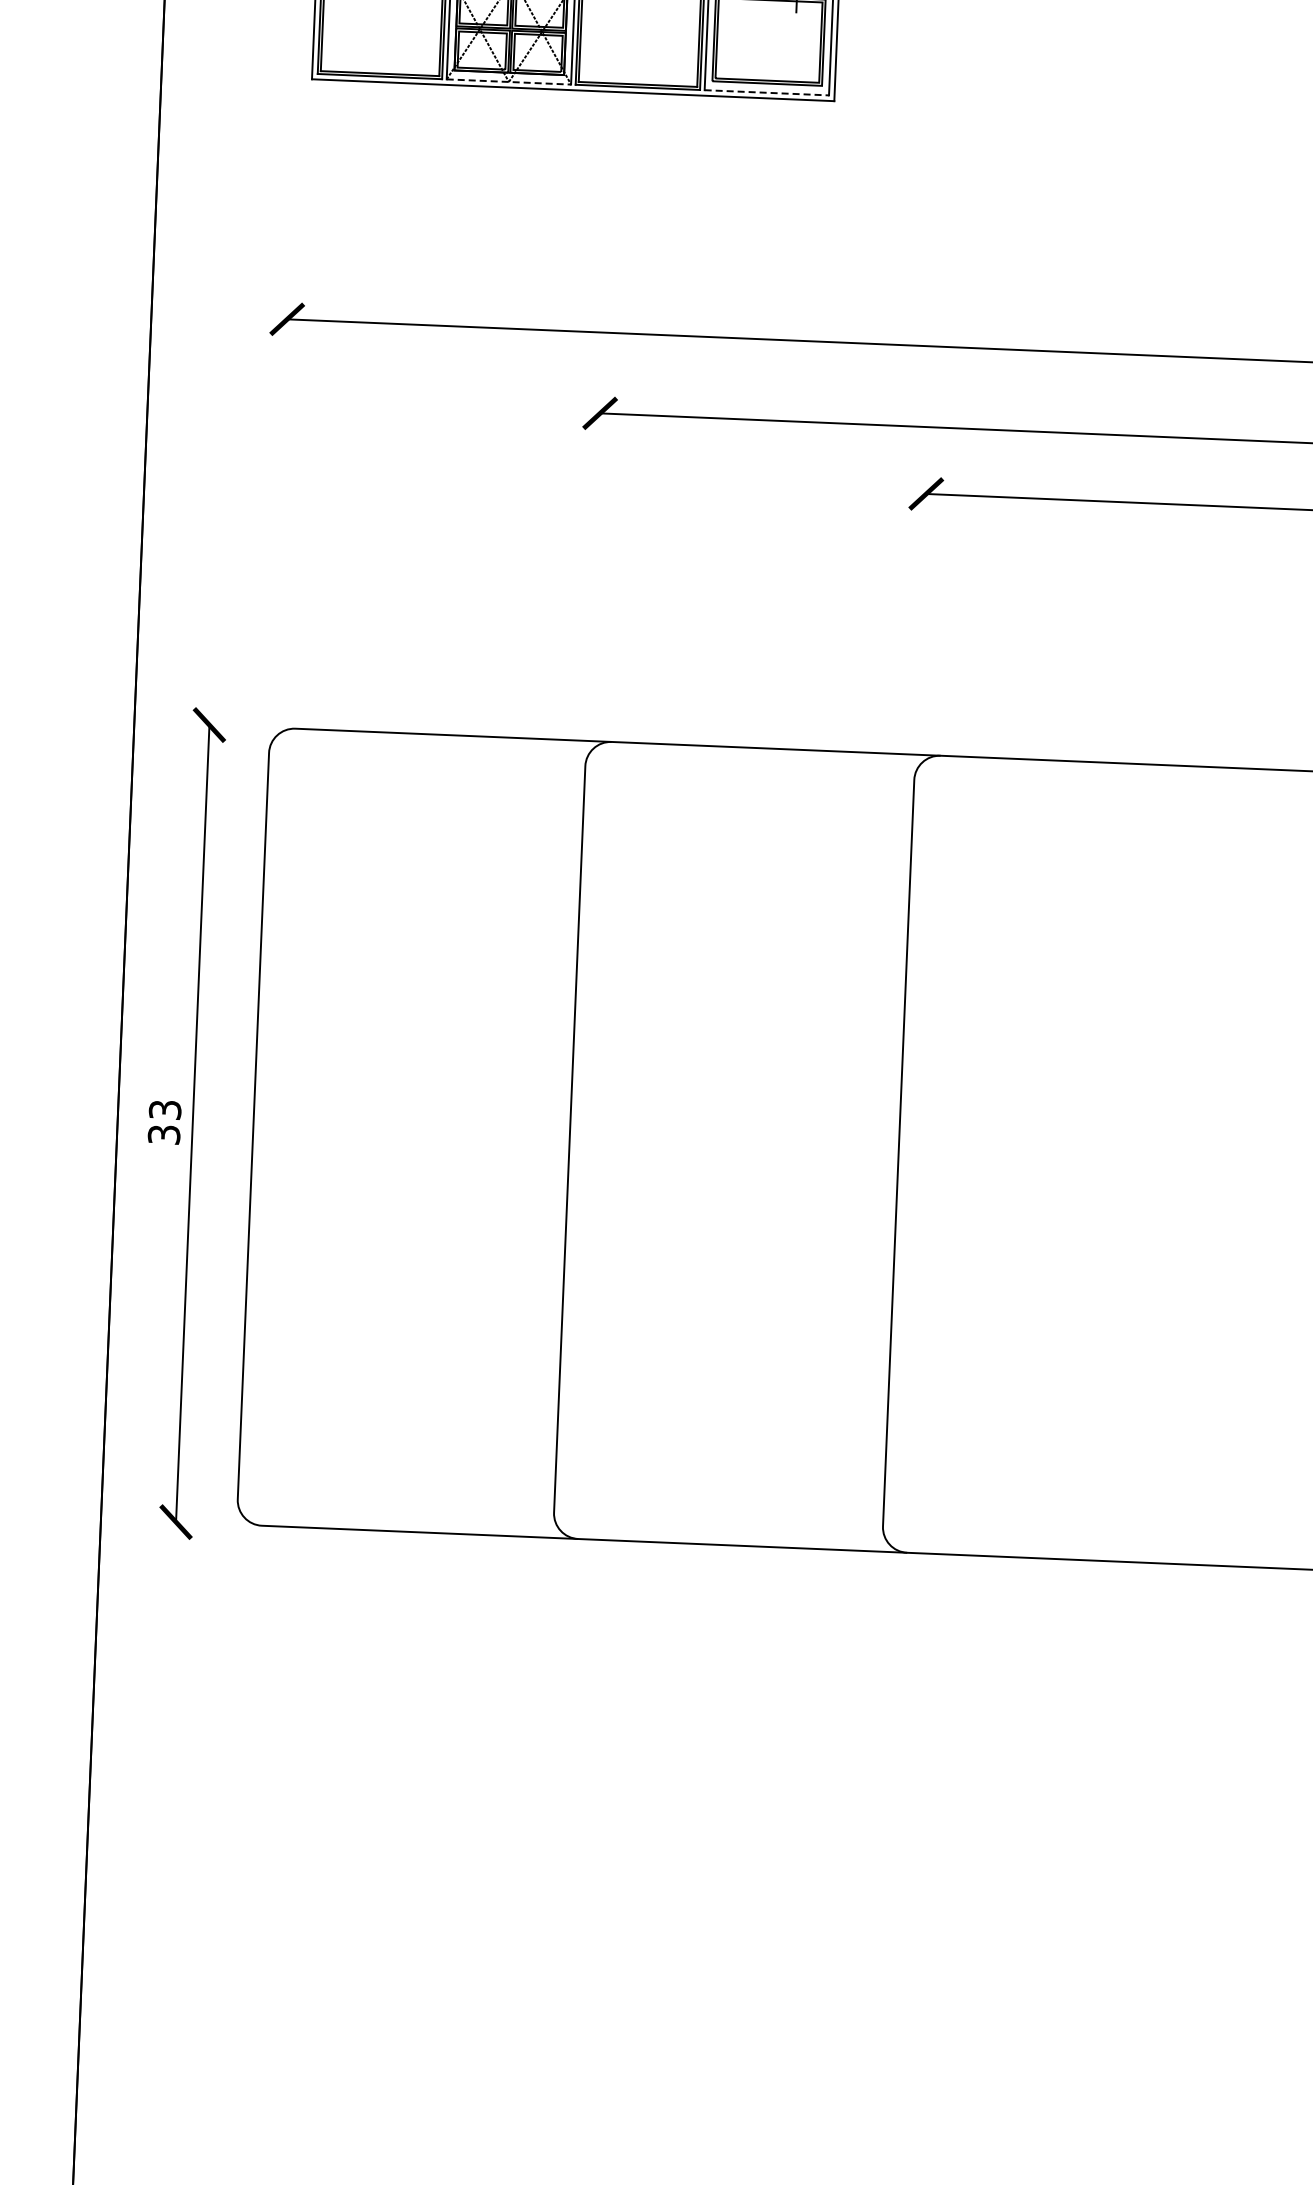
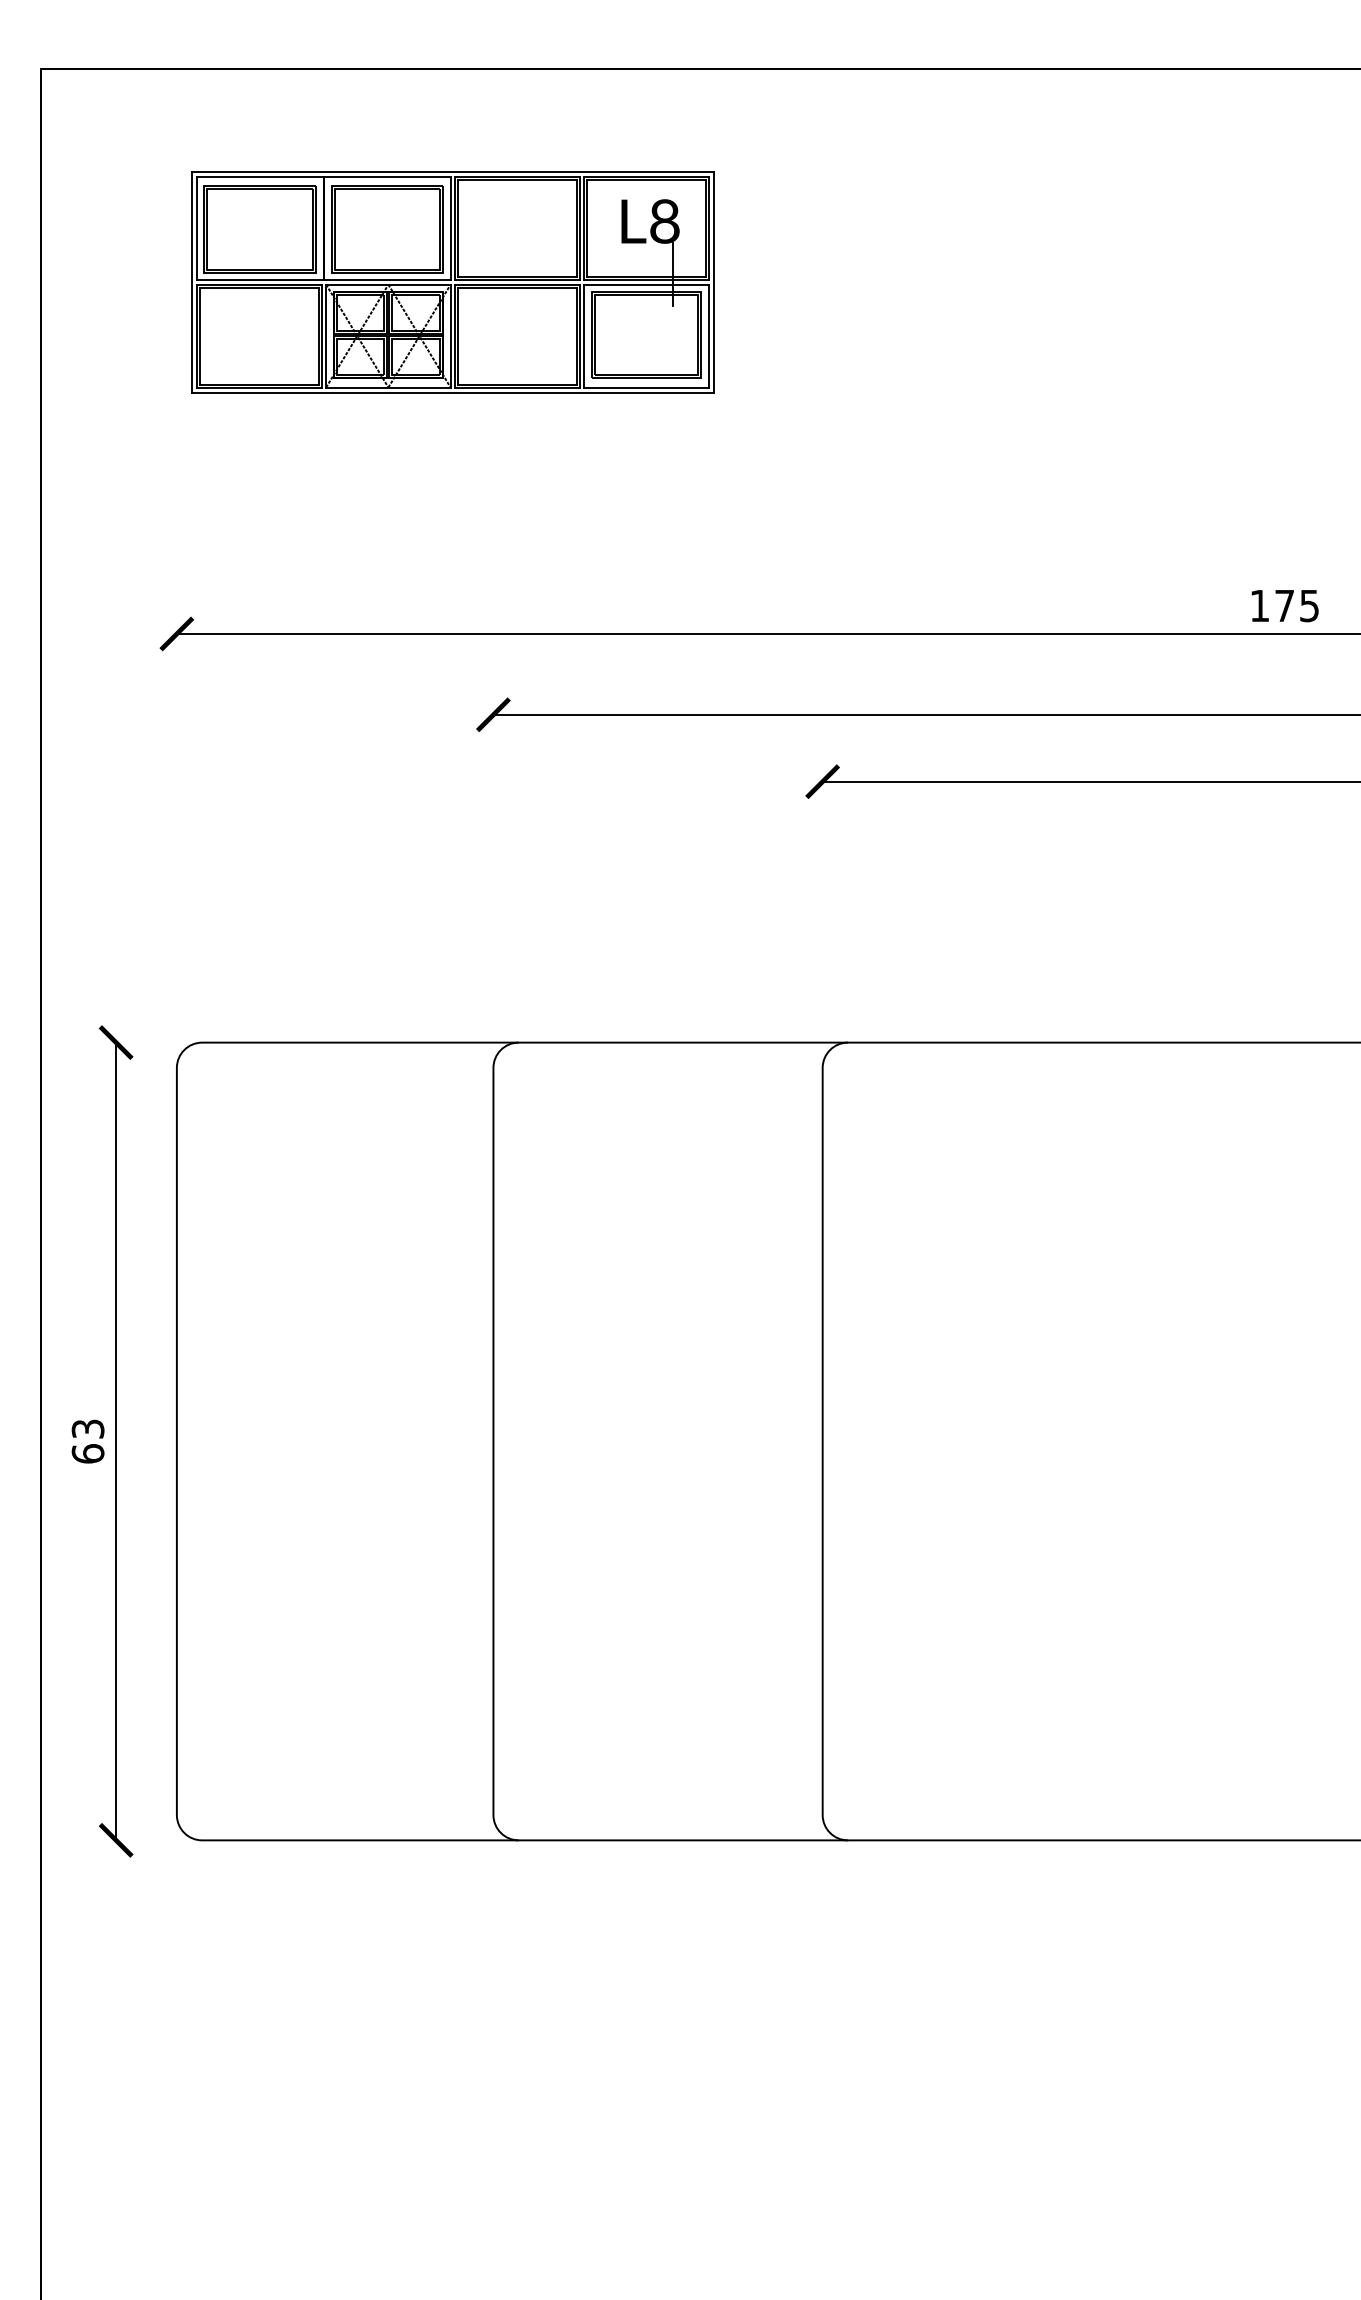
line: (508, 81) -> (388, 387), dashed -> solid
line: (767, 92) -> (647, 387), dashed -> solid
text: (163, 1134) -> (87, 1453), 33 -> 63

